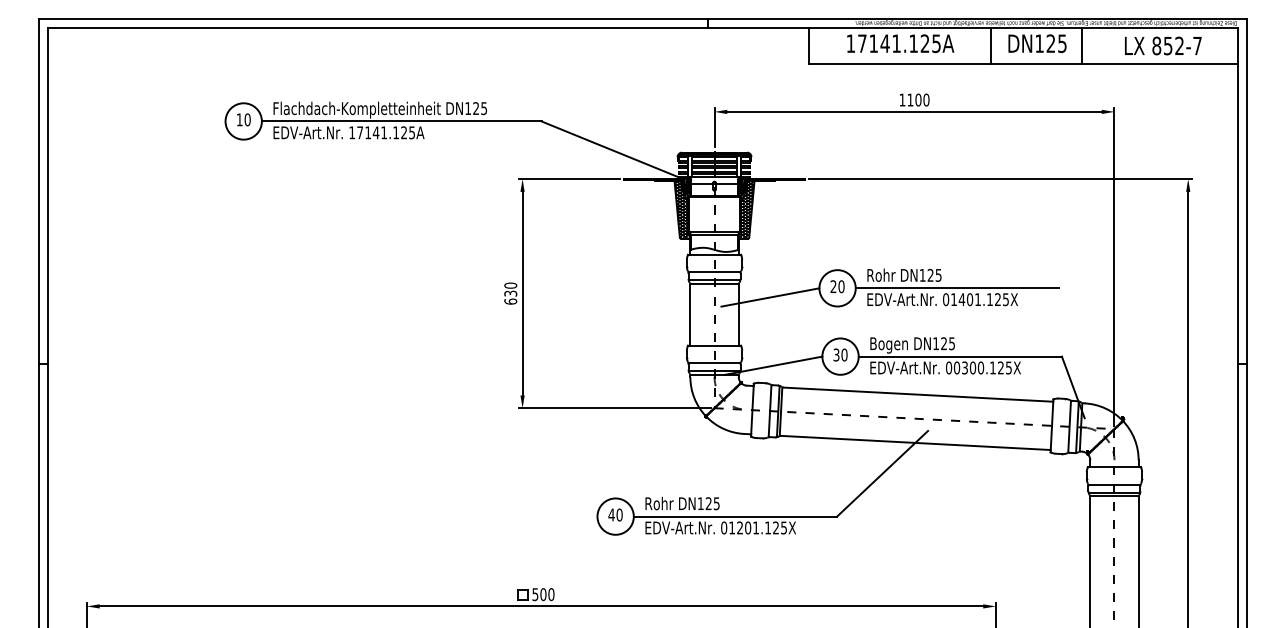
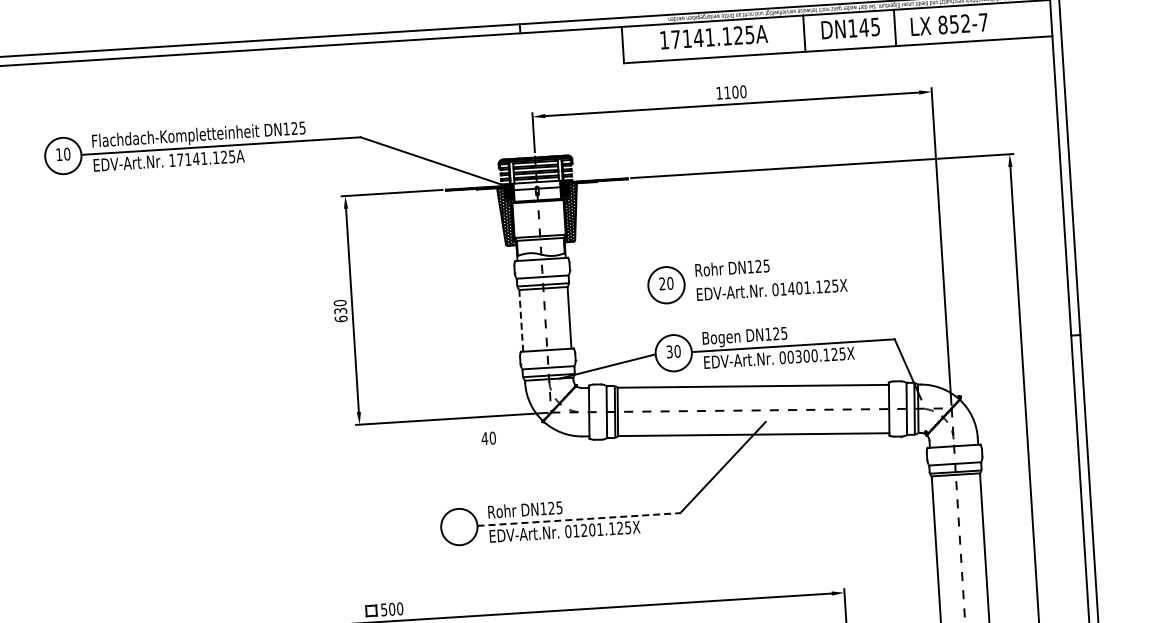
text: (1050, 43) -> (863, 27), DN125 -> DN145
text: (1163, 45) -> (949, 24), moved
line: (956, 288) -> (785, 277), removed
line: (770, 297) -> (600, 298), removed
line: (690, 314) -> (521, 320), solid -> dashed
text: (615, 514) -> (488, 437), moved
line: (735, 516) -> (578, 519), solid -> dashed

